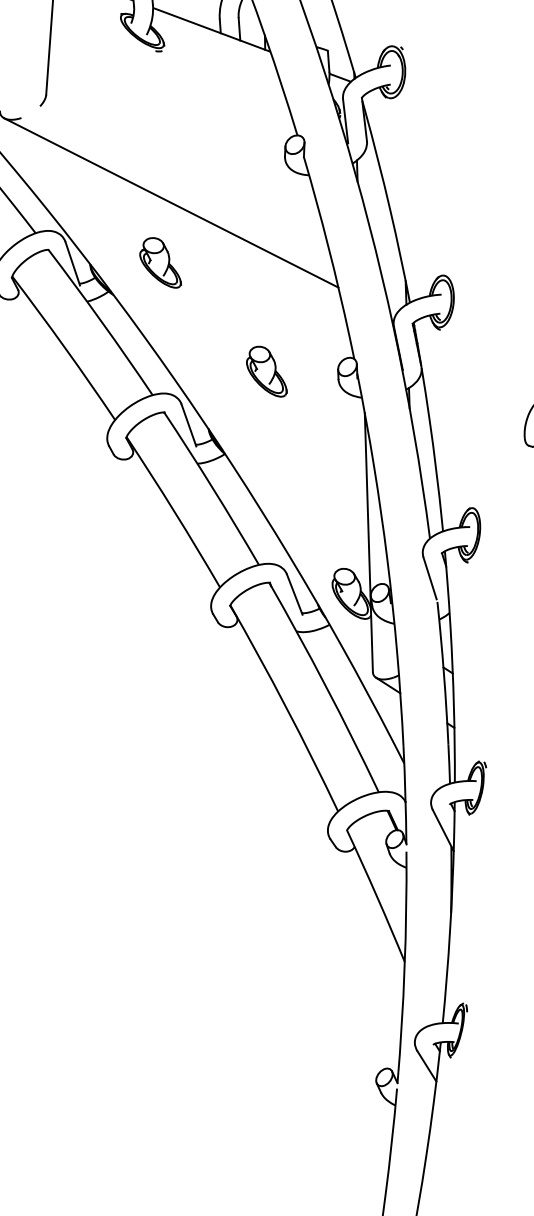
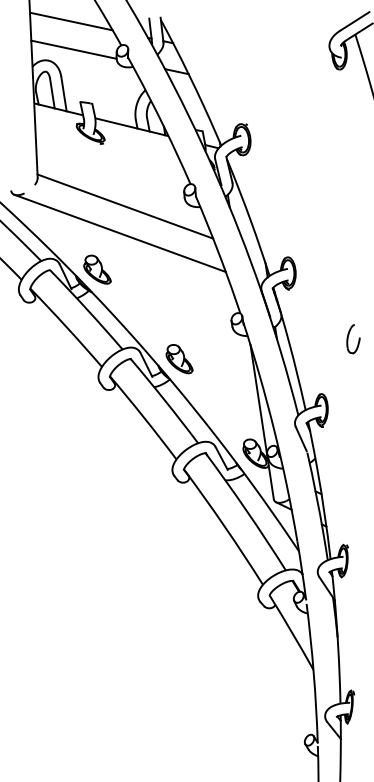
line: (185, 159) -> (125, 206), added
part: (161, 262) -> (97, 269), moved
part: (267, 372) -> (179, 359), moved

